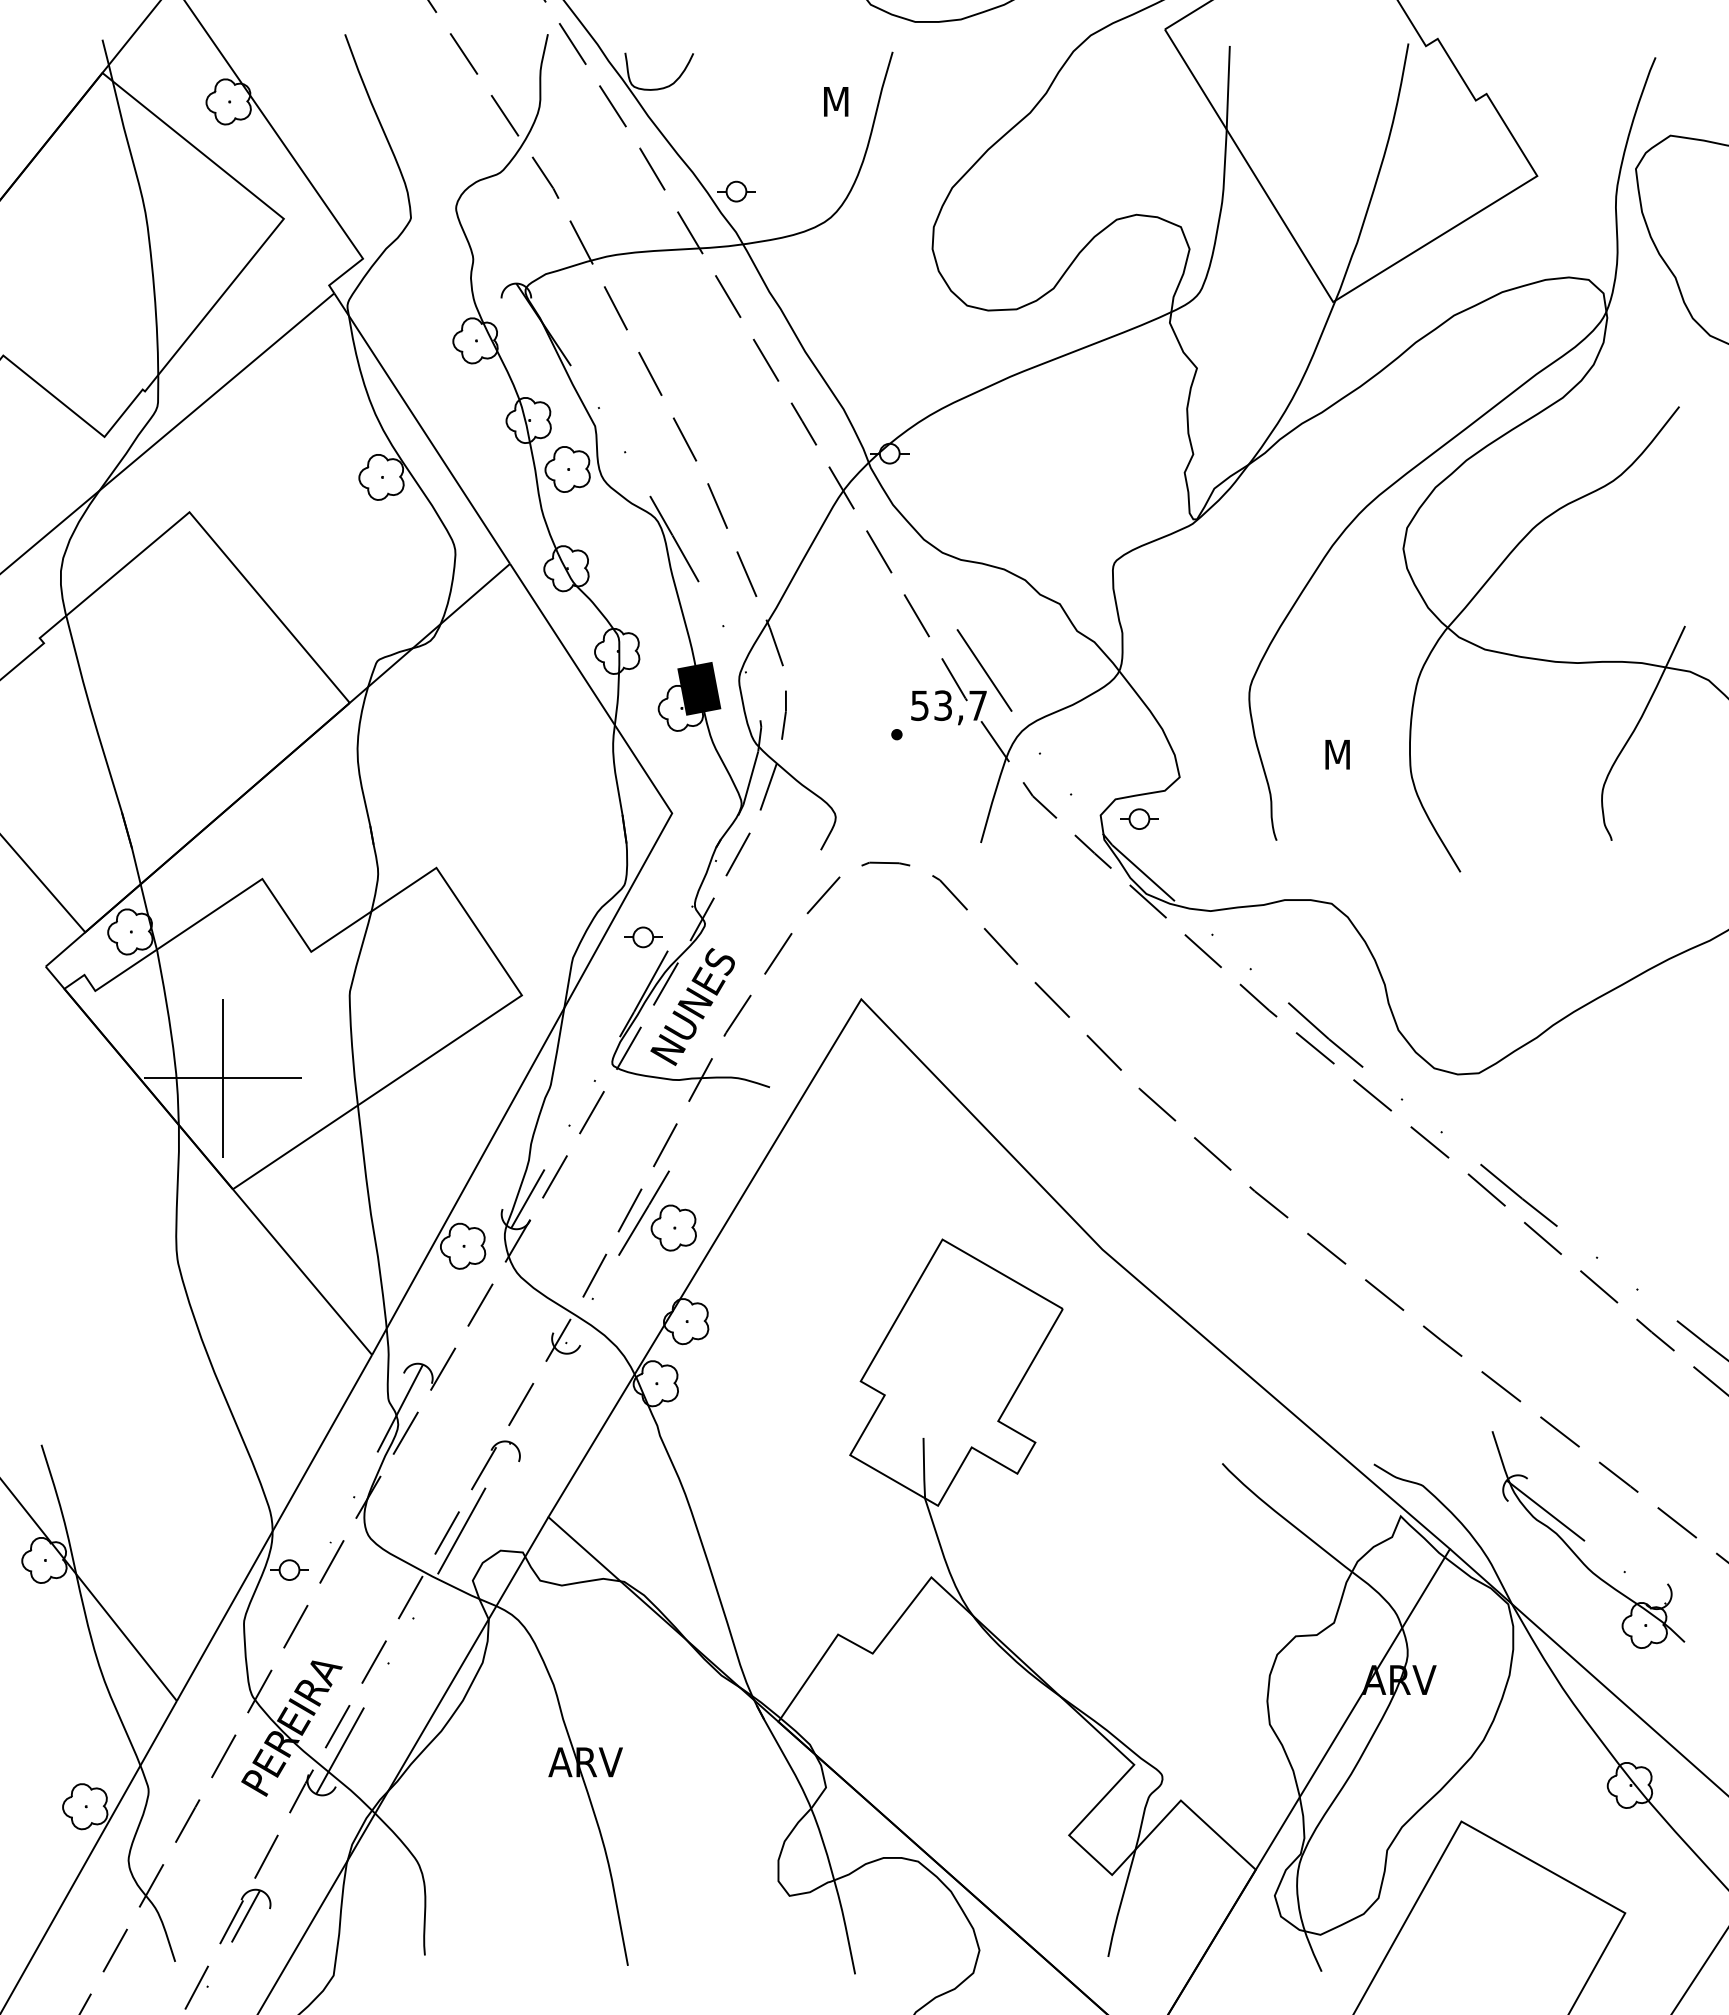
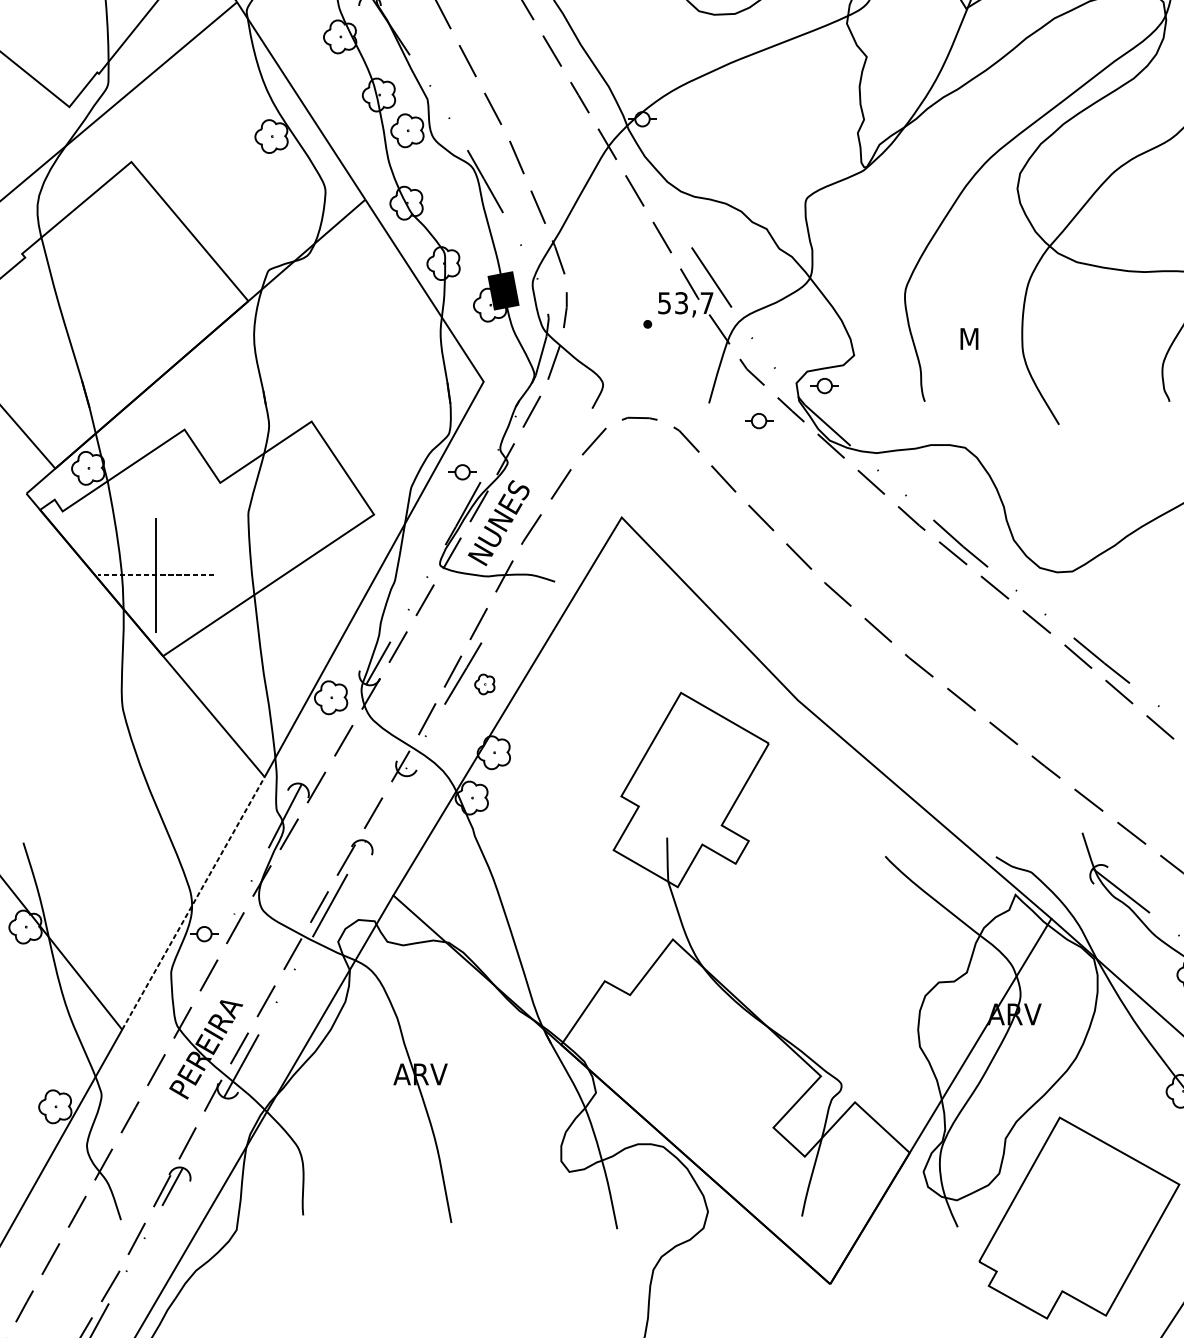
part: (1049, 866) -> (759, 420), added
line: (222, 1078) -> (155, 575), solid -> dashed
part: (673, 1227) -> (484, 684), size x0.6
line: (274, 1527) -> (193, 903), solid -> dashed

